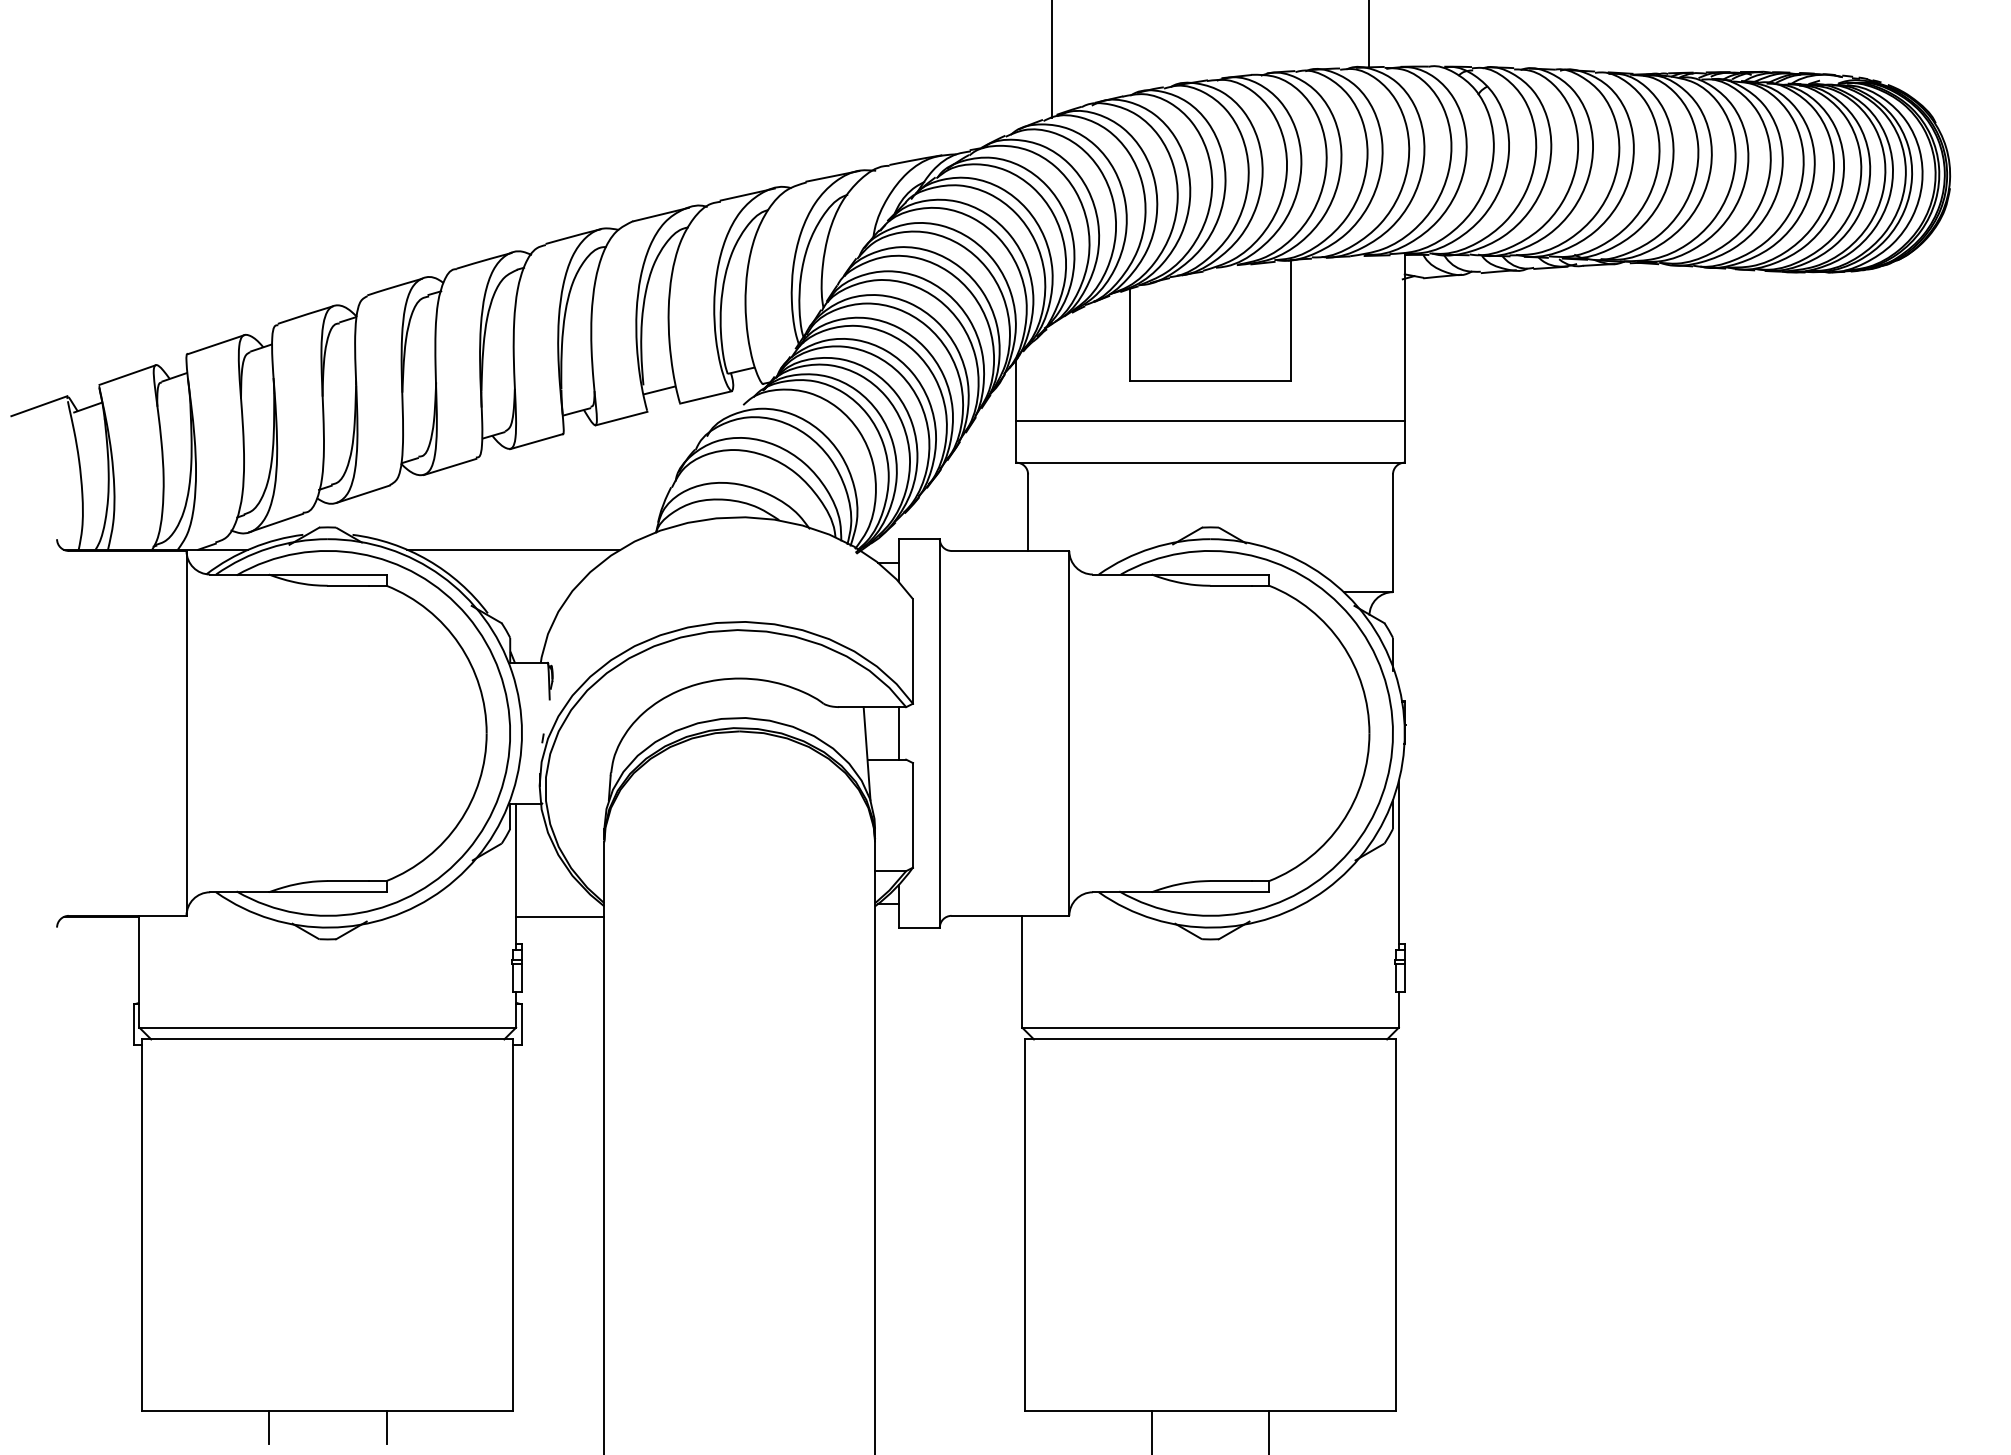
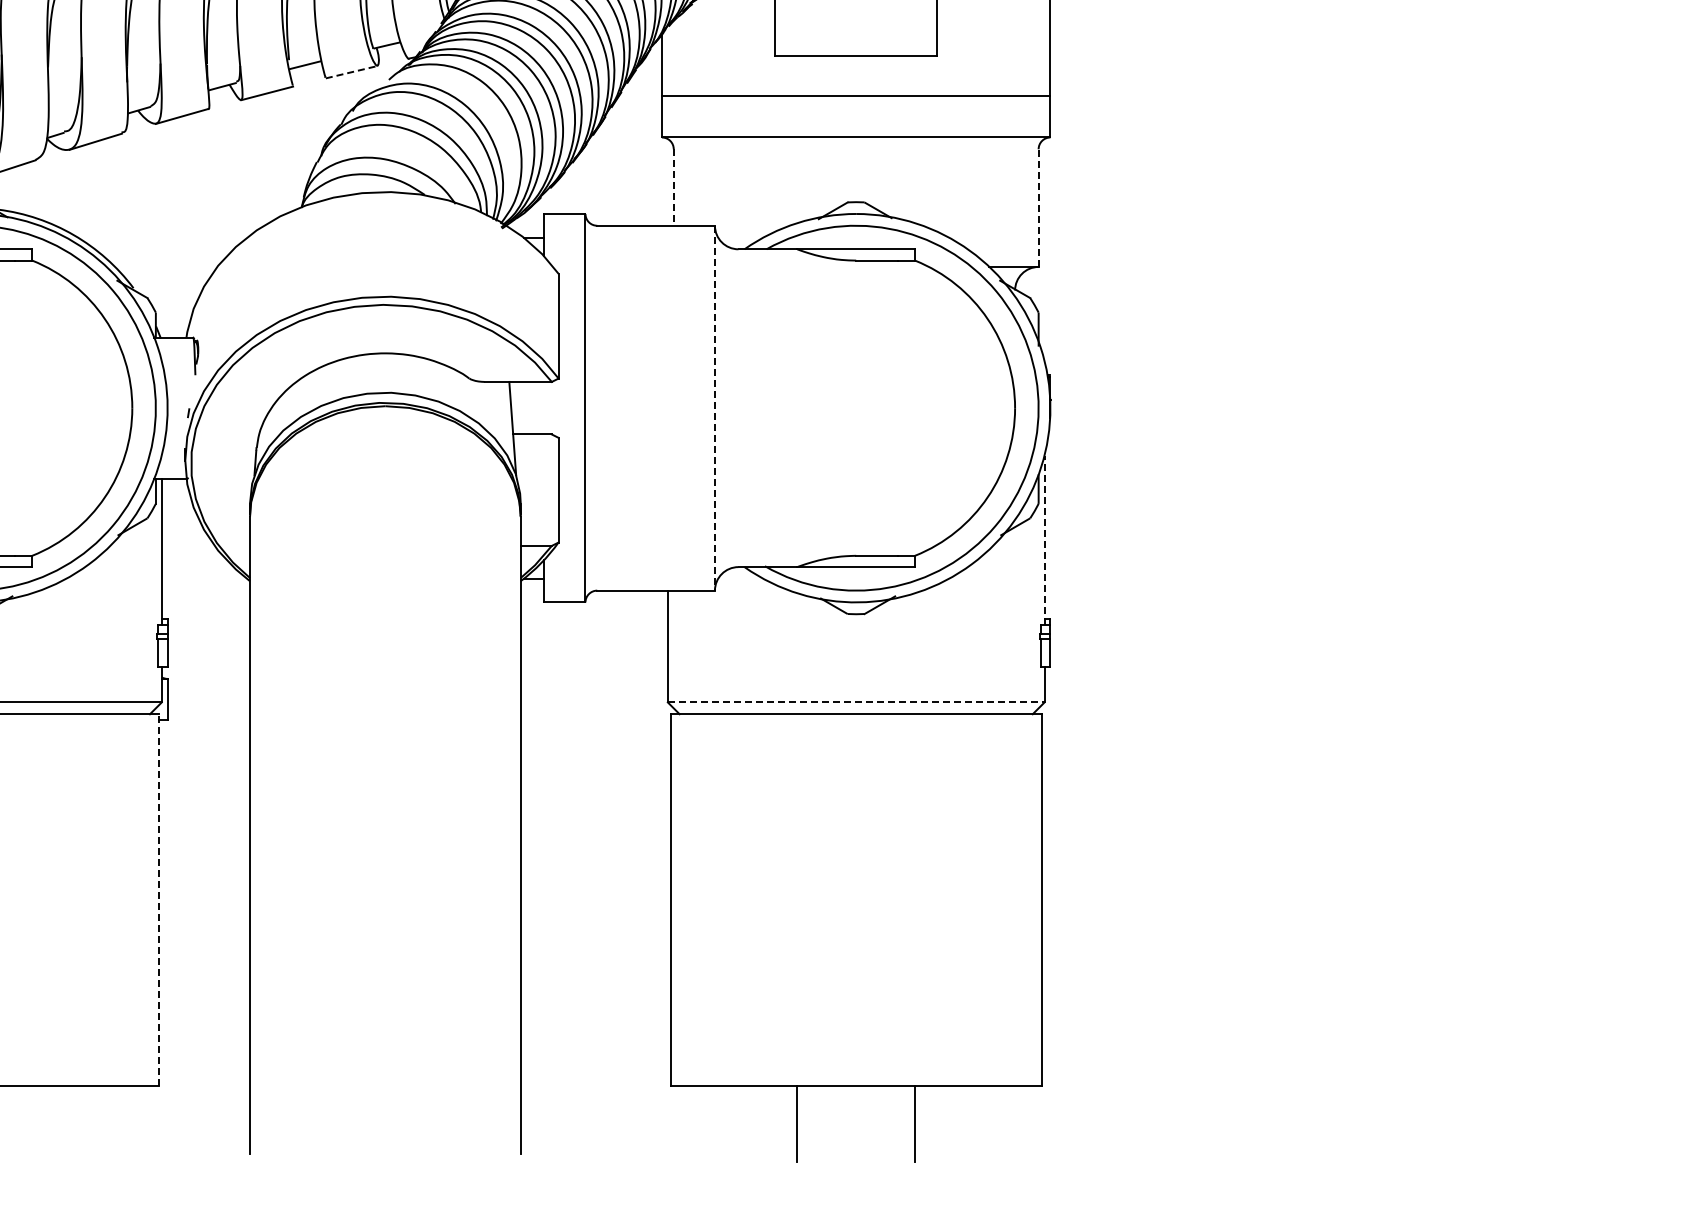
line: (706, 397) -> (352, 72), solid -> dashed
line: (1028, 513) -> (674, 188), solid -> dashed
line: (1392, 533) -> (1038, 208), solid -> dashed
line: (513, 549) -> (159, 224), removed
line: (898, 733) -> (544, 408), removed
line: (1069, 733) -> (715, 408), solid -> dashed
line: (1398, 865) -> (1044, 540), solid -> dashed
line: (560, 917) -> (206, 592), removed
line: (1211, 1027) -> (857, 702), solid -> dashed
line: (513, 1225) -> (159, 900), solid -> dashed
line: (386, 1427) -> (32, 1102), removed

